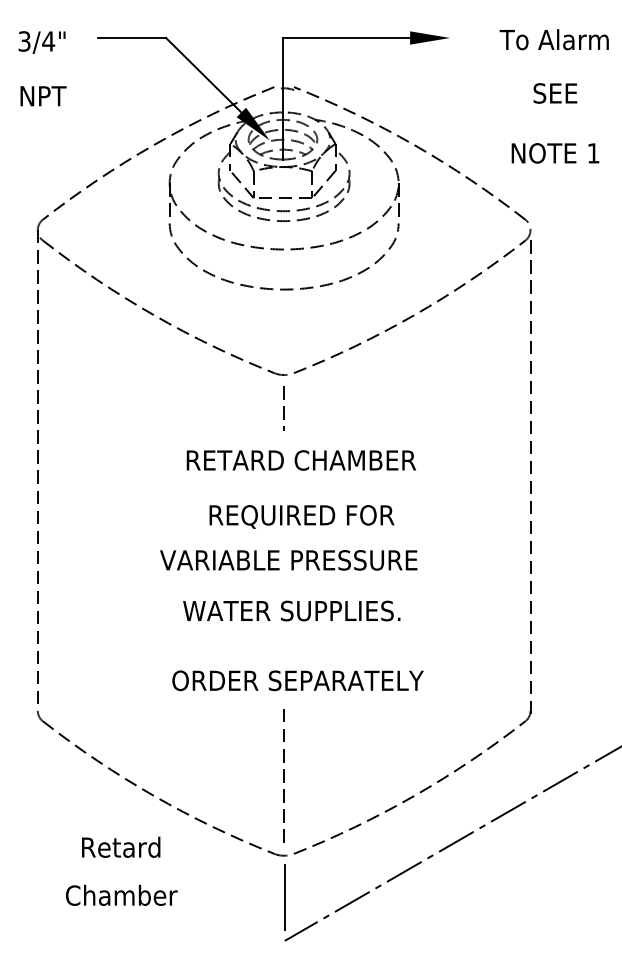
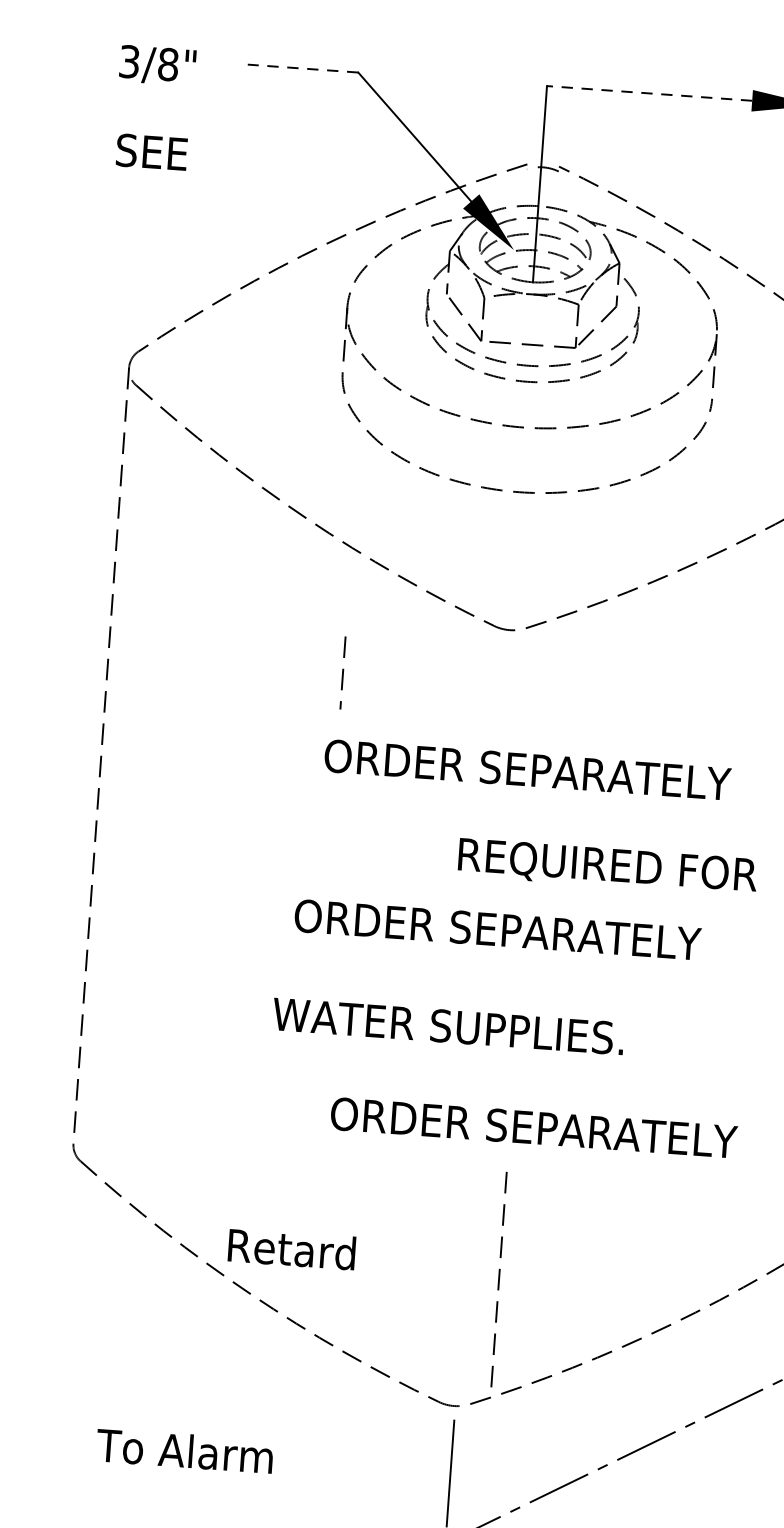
line: (131, 38) -> (302, 69), solid -> dashed
line: (346, 38) -> (649, 94), solid -> dashed
text: (48, 41) -> (168, 64), 3/4" -> 3/8"
text: (43, 95) -> (153, 151), NPT -> SEE
line: (283, 408) -> (341, 672), moved
text: (301, 460) -> (527, 770), RETARD CHAMBER -> ORDER SEPARATELY
text: (301, 516) -> (607, 866), moved
text: (288, 560) -> (495, 930), VARIABLE PRESSURE -> ORDER SEPARATELY
text: (291, 610) -> (448, 1025), moved
text: (297, 680) -> (533, 1127), moved
line: (283, 775) -> (498, 1278), moved
text: (121, 846) -> (292, 1248), moved
text: (121, 894) -> (187, 1449), Chamber -> To Alarm

